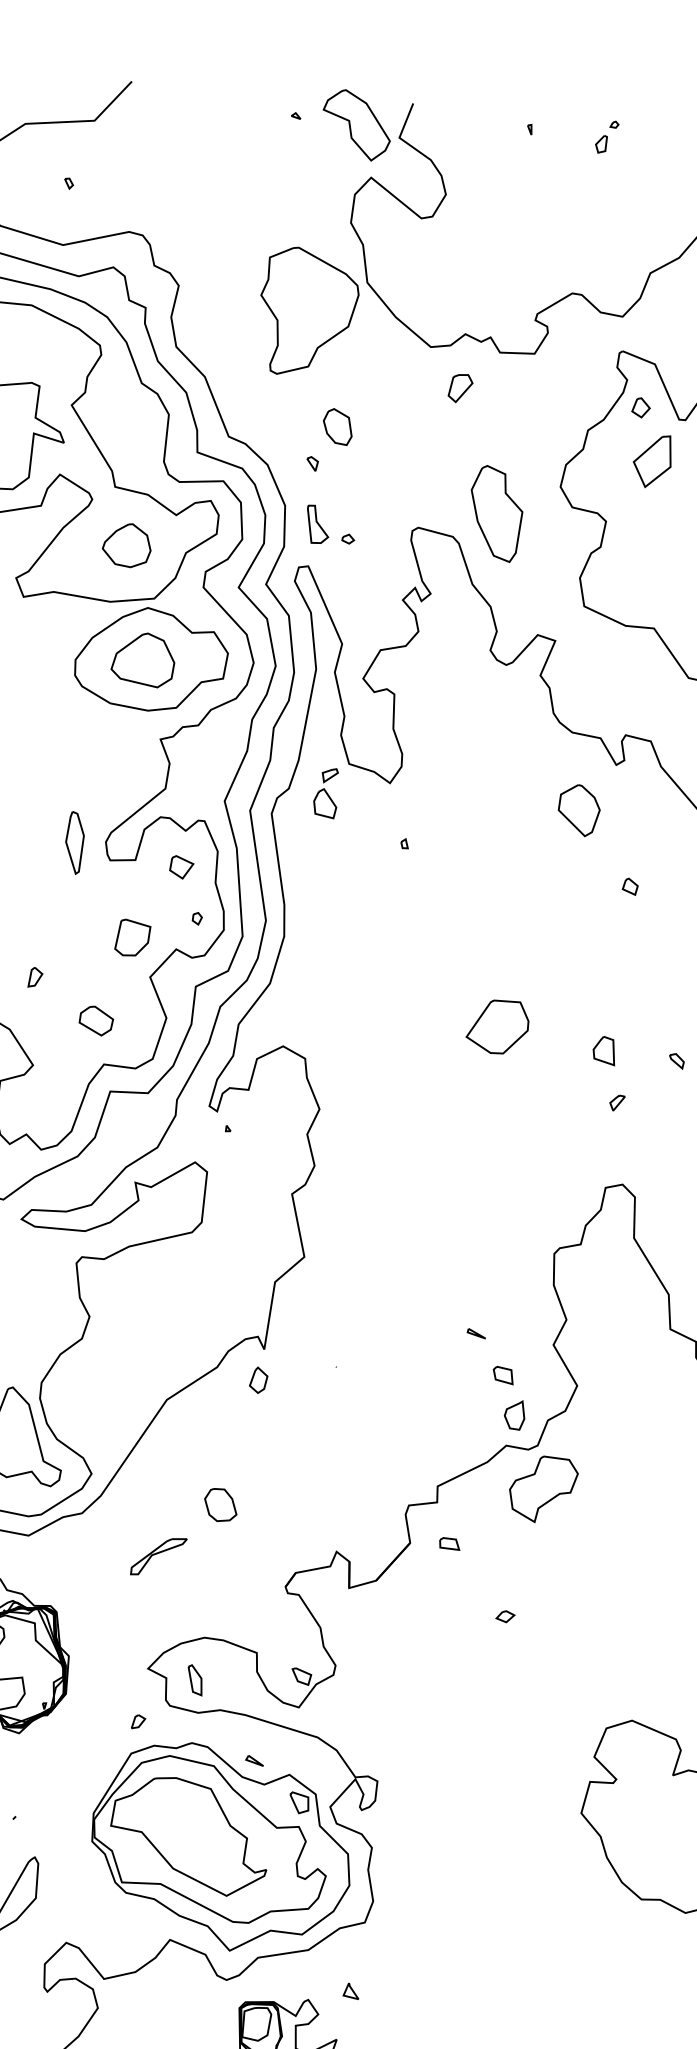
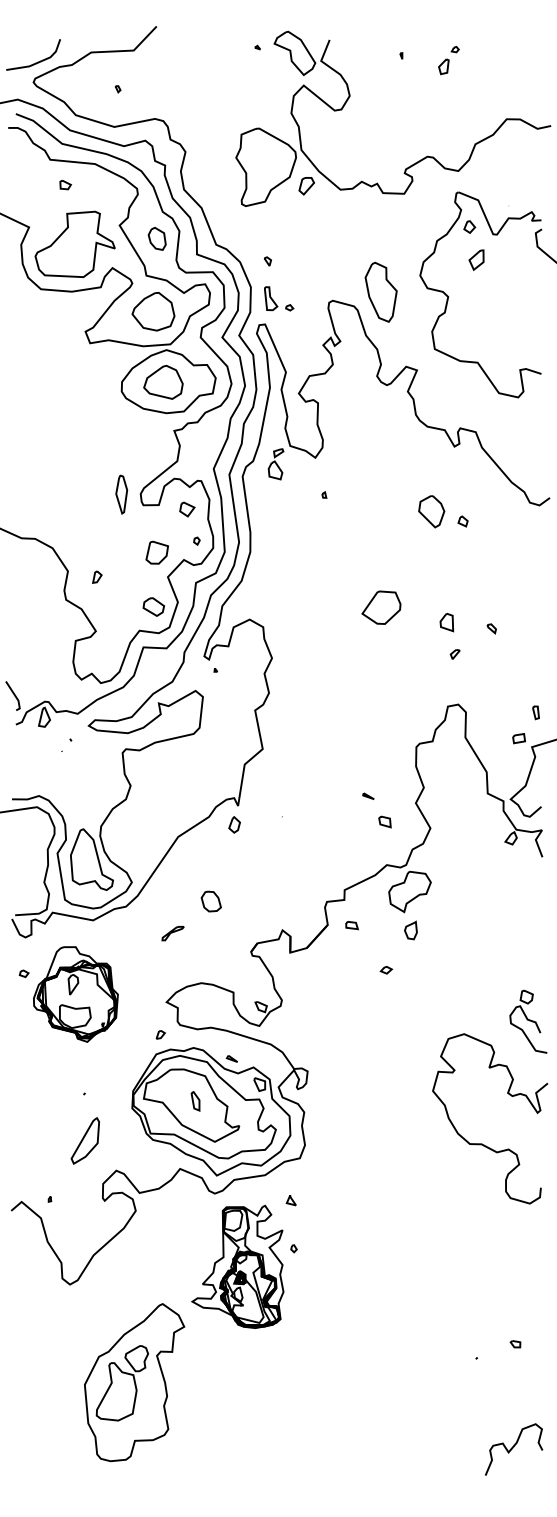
part: (606, 136) -> (448, 60), size x1.43
part: (460, 389) -> (306, 186), moved
part: (336, 426) -> (156, 238), moved
part: (652, 460) -> (476, 259), size x0.62
part: (126, 545) -> (153, 311), size x1.43
part: (578, 810) -> (431, 511), moved
part: (95, 1020) -> (153, 606), moved
part: (513, 1415) -> (410, 930), moved
part: (157, 1556) -> (172, 933), size x0.62
part: (195, 1680) -> (195, 1101), moved

